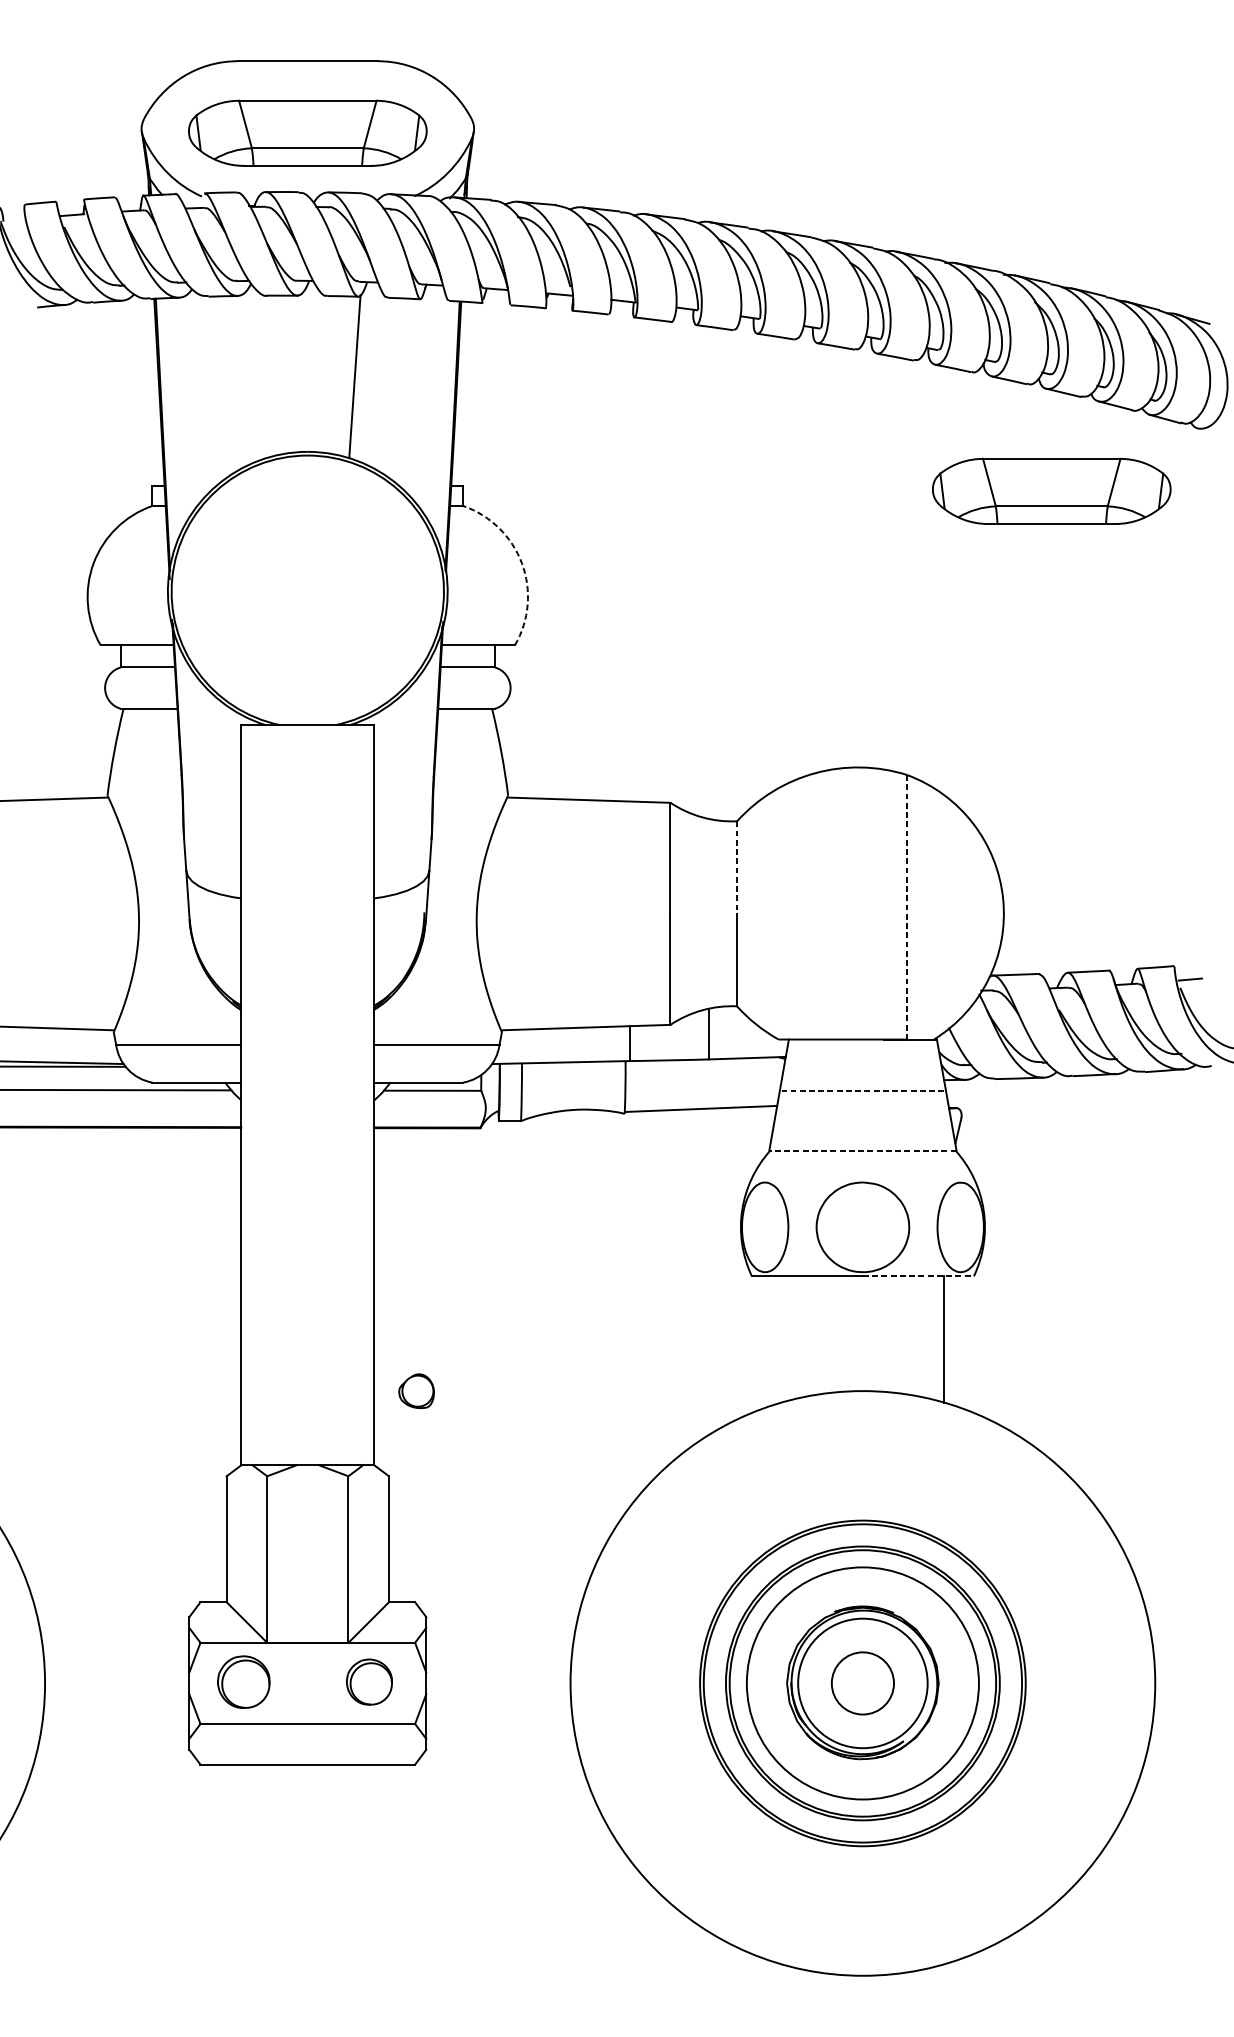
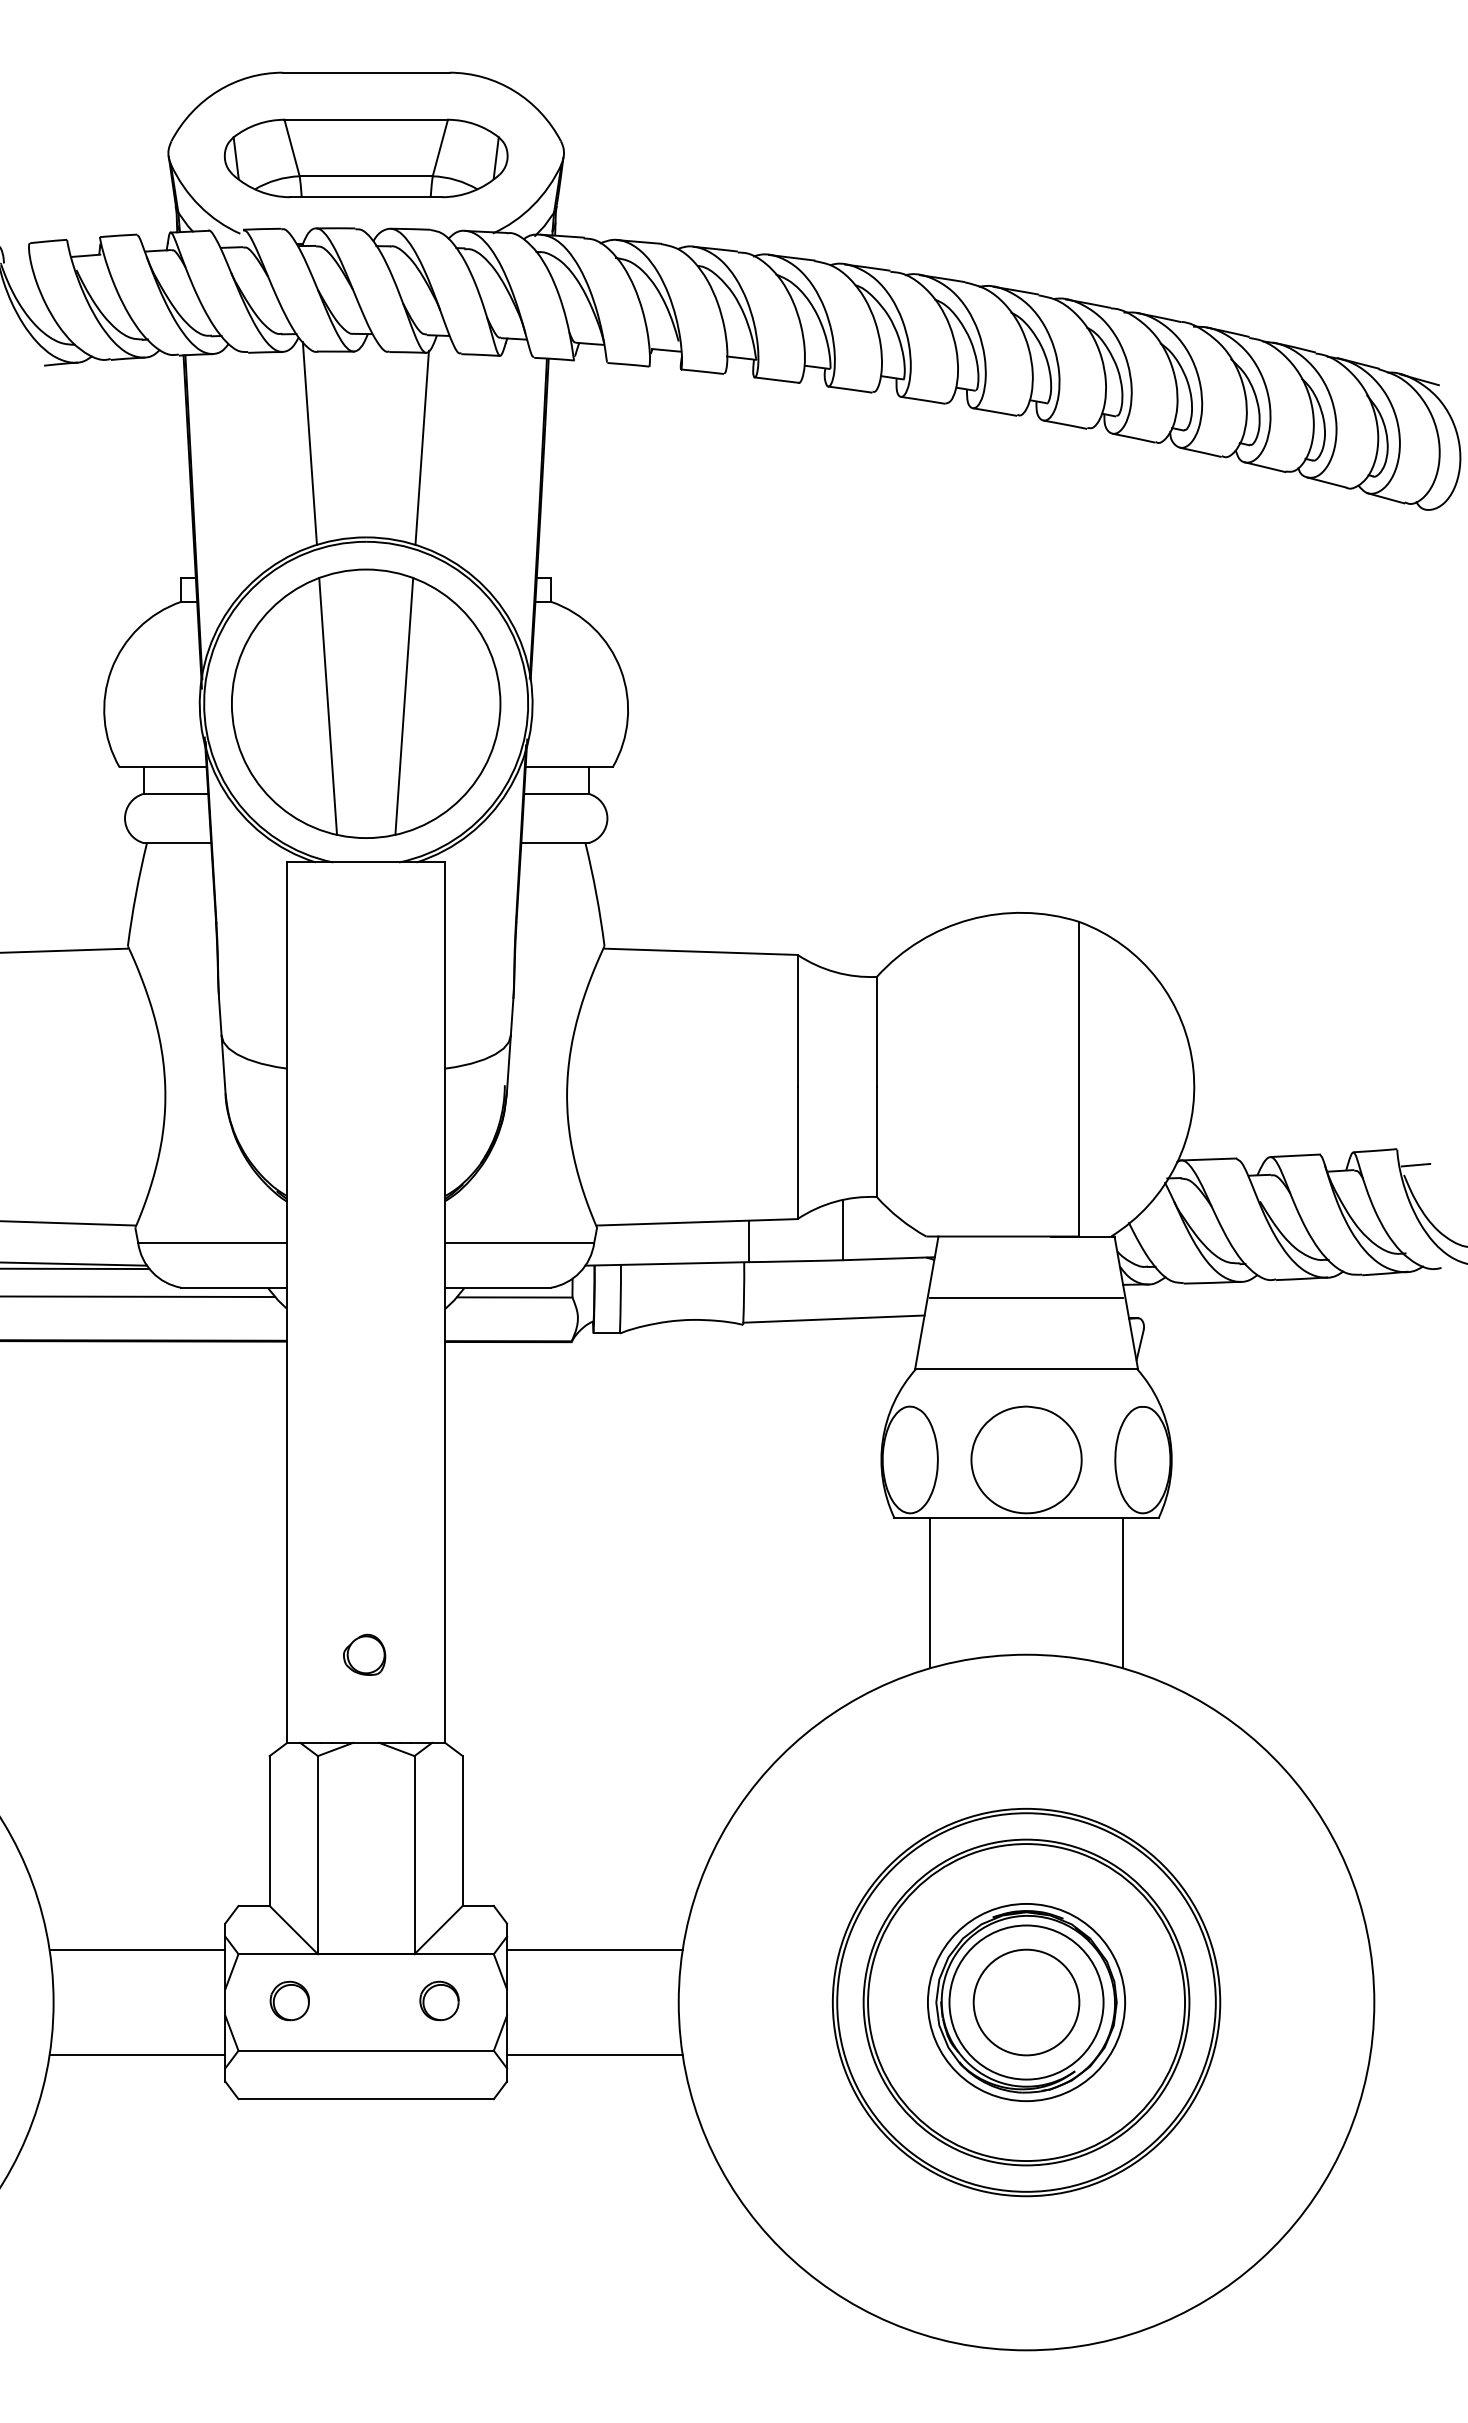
line: (260, 372) -> (309, 443), added
part: (1052, 491) -> (1251, 584), removed
arc: (521, 563) -> (620, 670), dashed -> solid
part: (308, 591) -> (366, 703), added
line: (736, 868) -> (876, 1032), dashed -> solid
line: (907, 907) -> (1079, 1079), dashed -> solid
line: (862, 1091) -> (1026, 1298), dashed -> solid
line: (862, 1150) -> (1026, 1368), dashed -> solid
line: (919, 1276) -> (1093, 1518), dashed -> solid
line: (781, 1339) -> (929, 1593), added
part: (416, 1390) -> (364, 1654), moved
line: (115, 1638) -> (137, 1949), added
line: (499, 1638) -> (594, 1949), added
part: (243, 1681) -> (289, 2000), size x0.62
part: (369, 1681) -> (439, 2000), size x0.71
circle: (862, 1683) -> (1026, 2002), size x0.71
circle: (862, 1683) -> (1026, 2002), size x1.43
line: (115, 1727) -> (137, 2055), added
line: (499, 1727) -> (594, 2055), added

